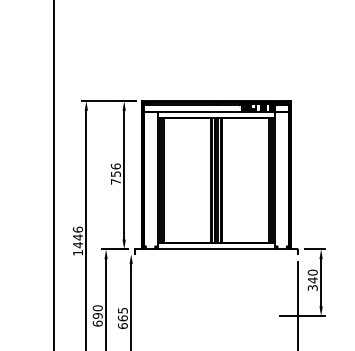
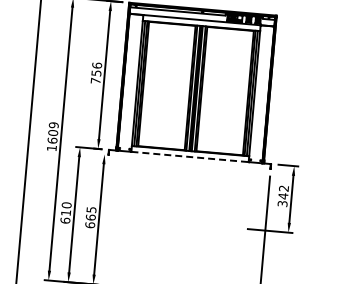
text: (78, 237) -> (53, 133), 1446 -> 1609
line: (216, 249) -> (190, 157), solid -> dashed
text: (312, 272) -> (283, 188), 340 -> 342
text: (97, 315) -> (65, 212), 690 -> 610

